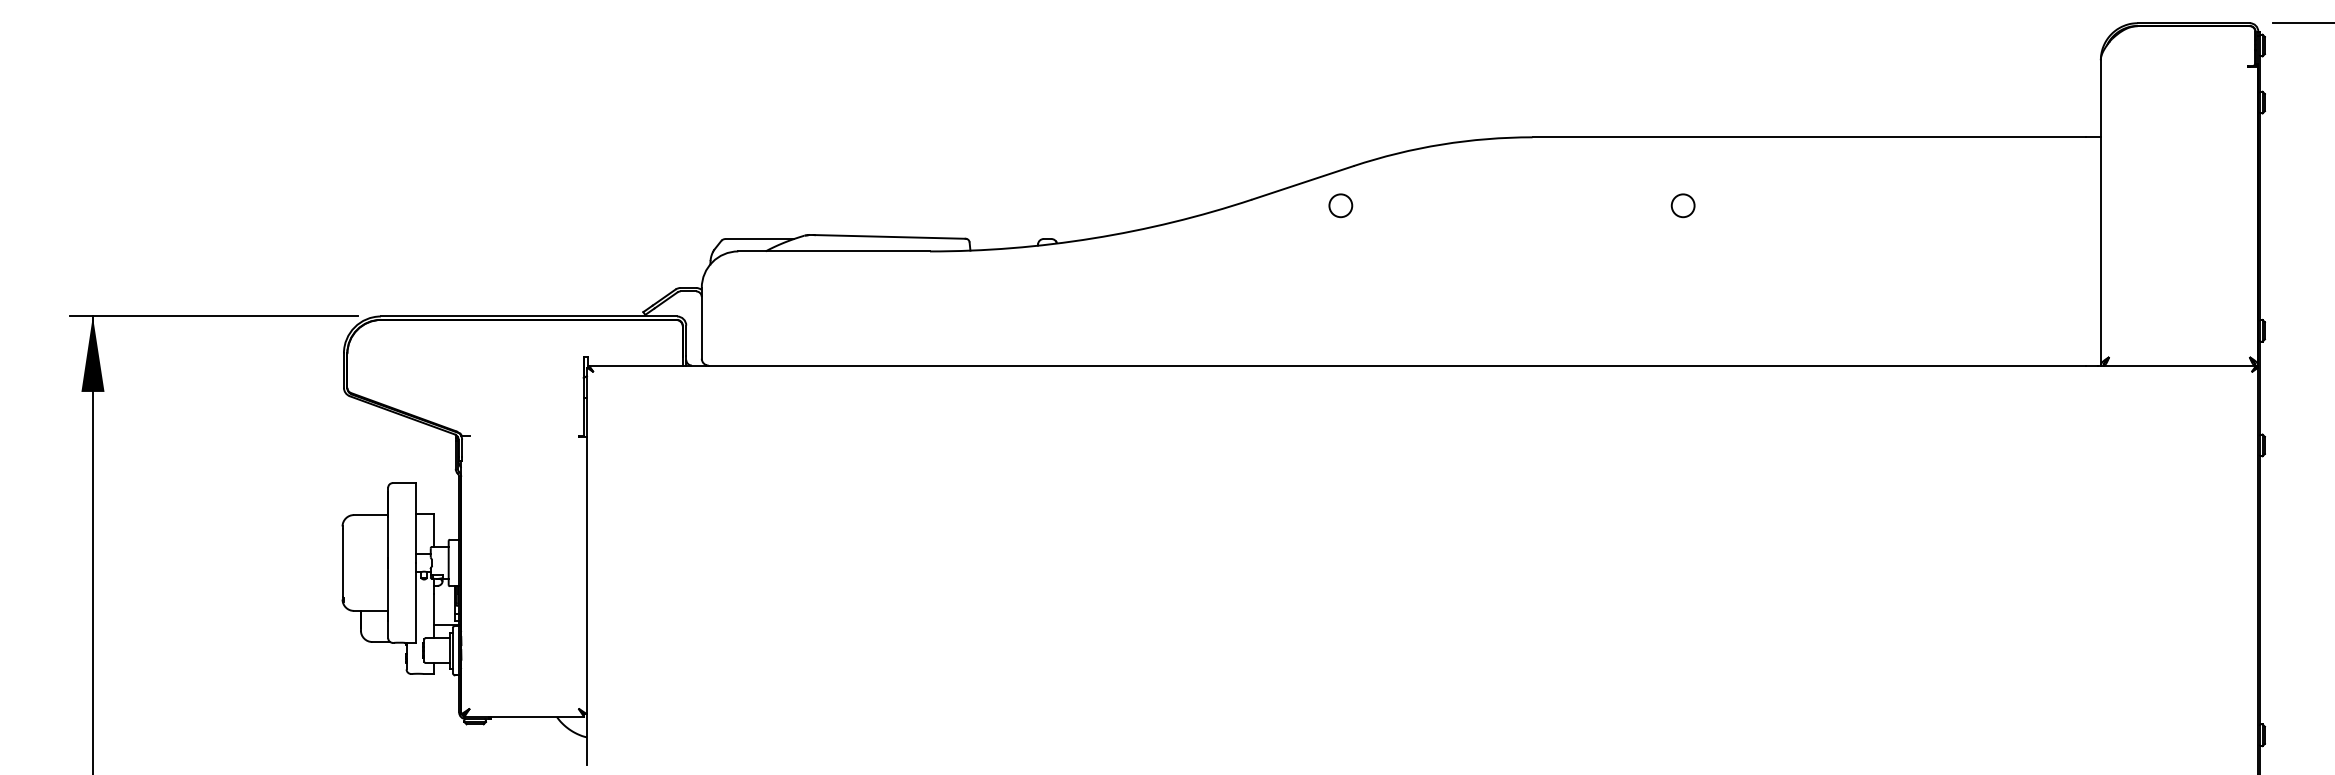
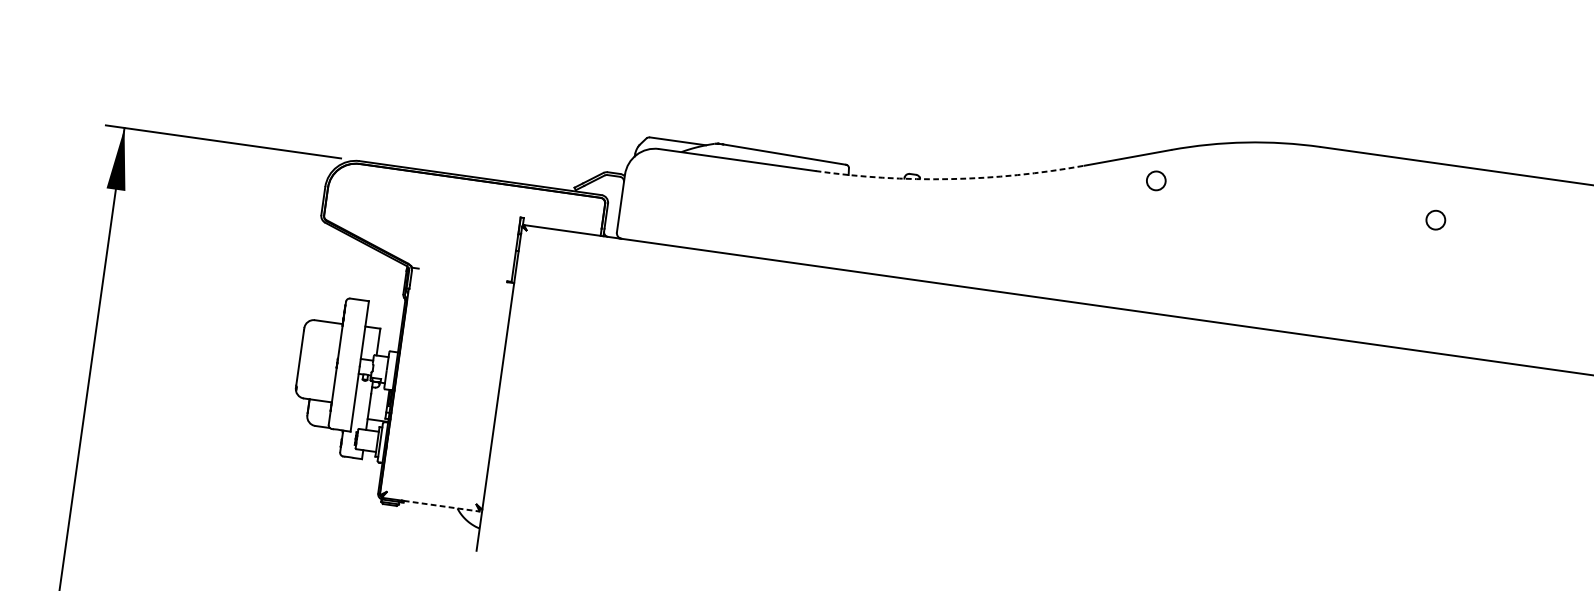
arc: (1093, 238) -> (950, 179), solid -> dashed
line: (538, 717) -> (442, 506), solid -> dashed

